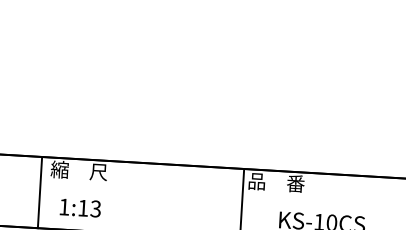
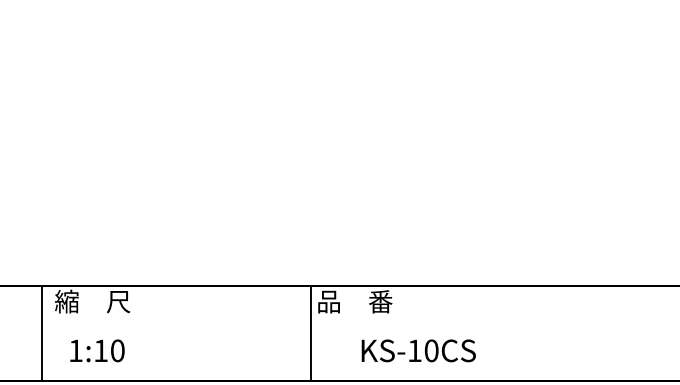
text: (95, 208) -> (117, 350), 1:13 -> 1:10

